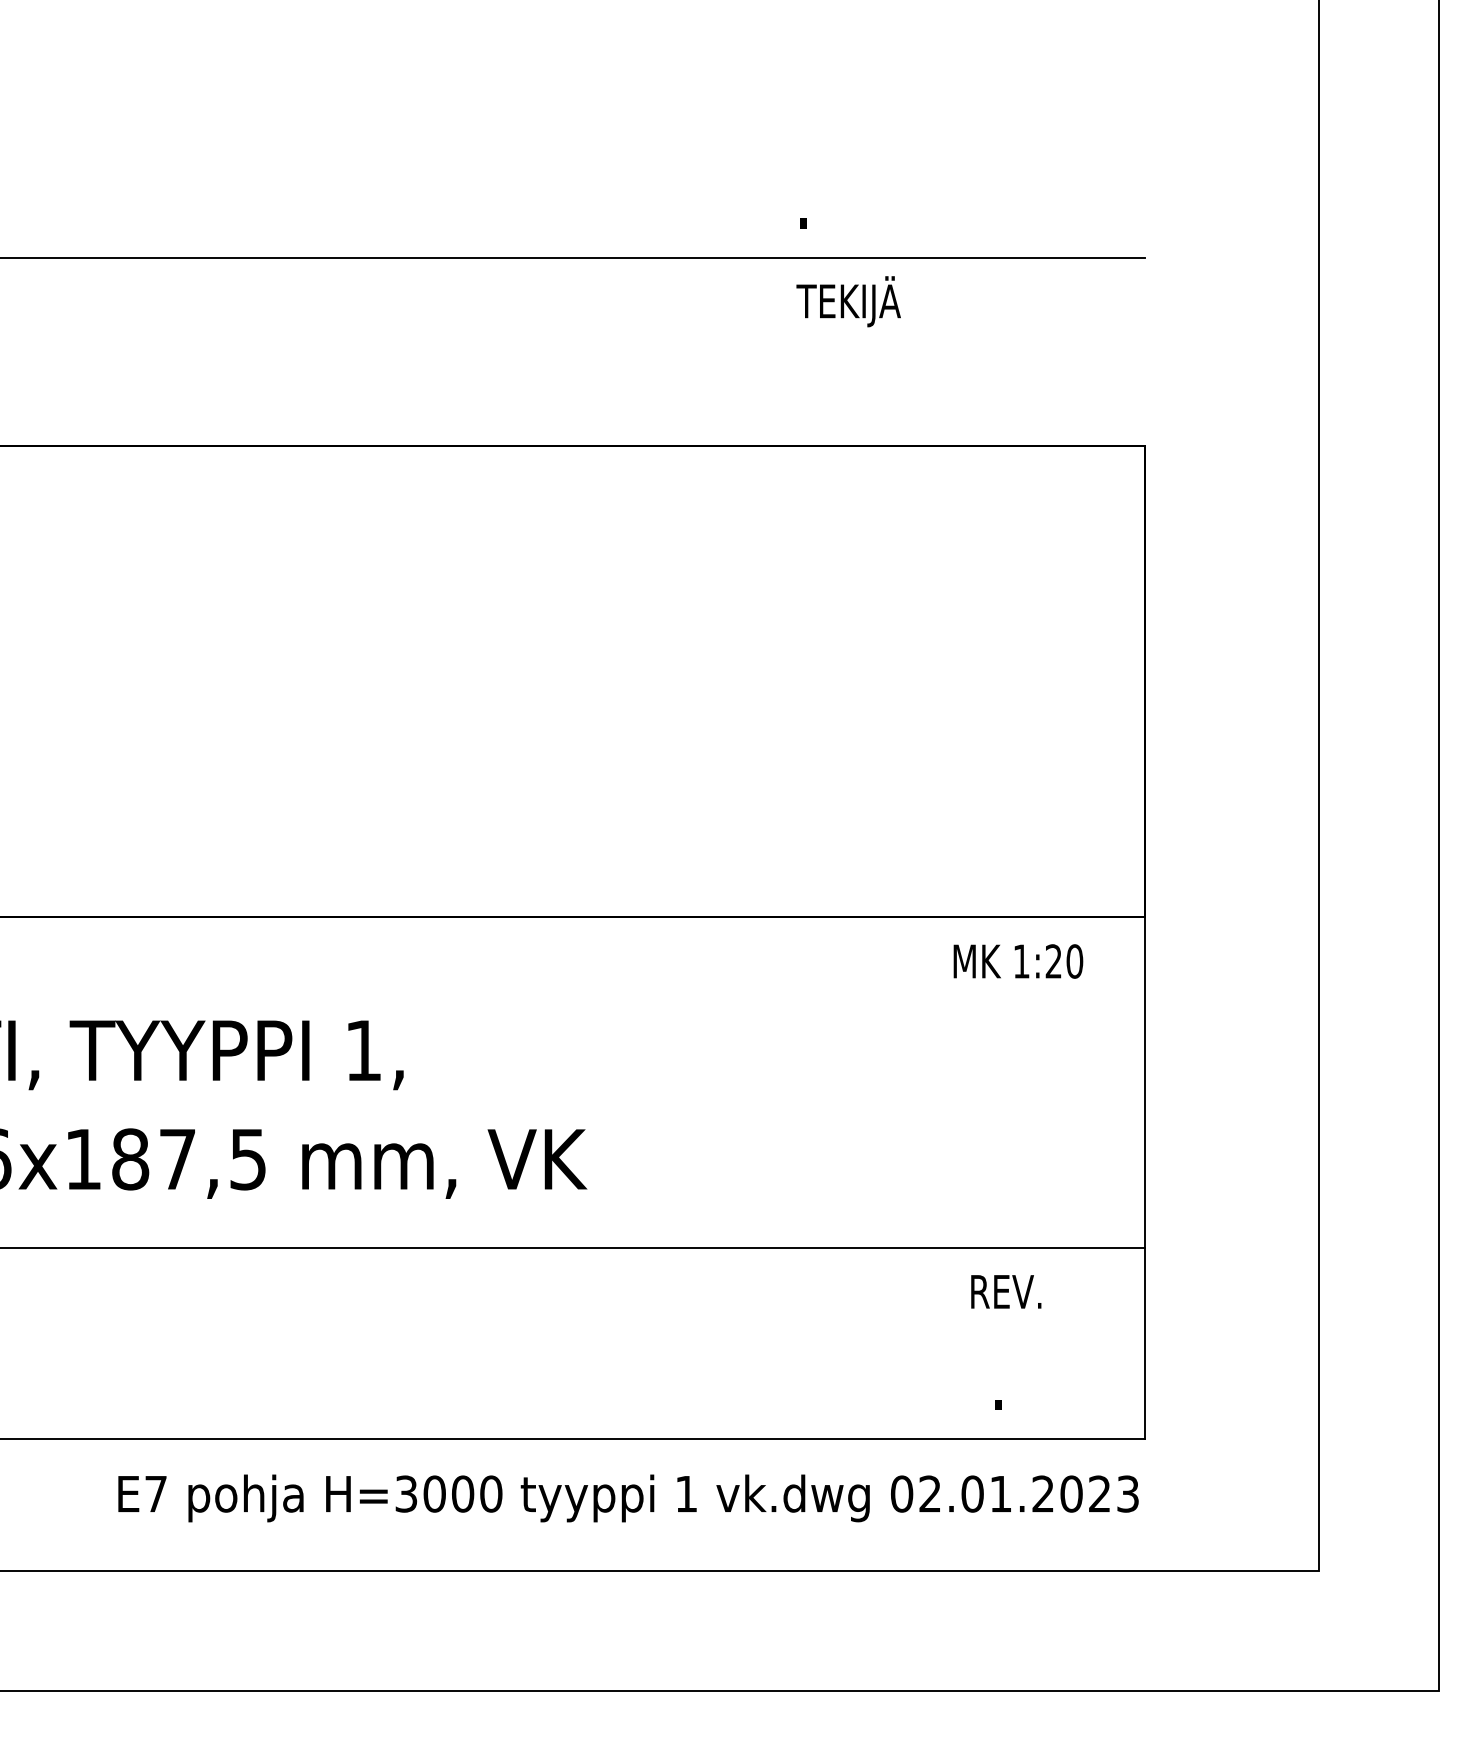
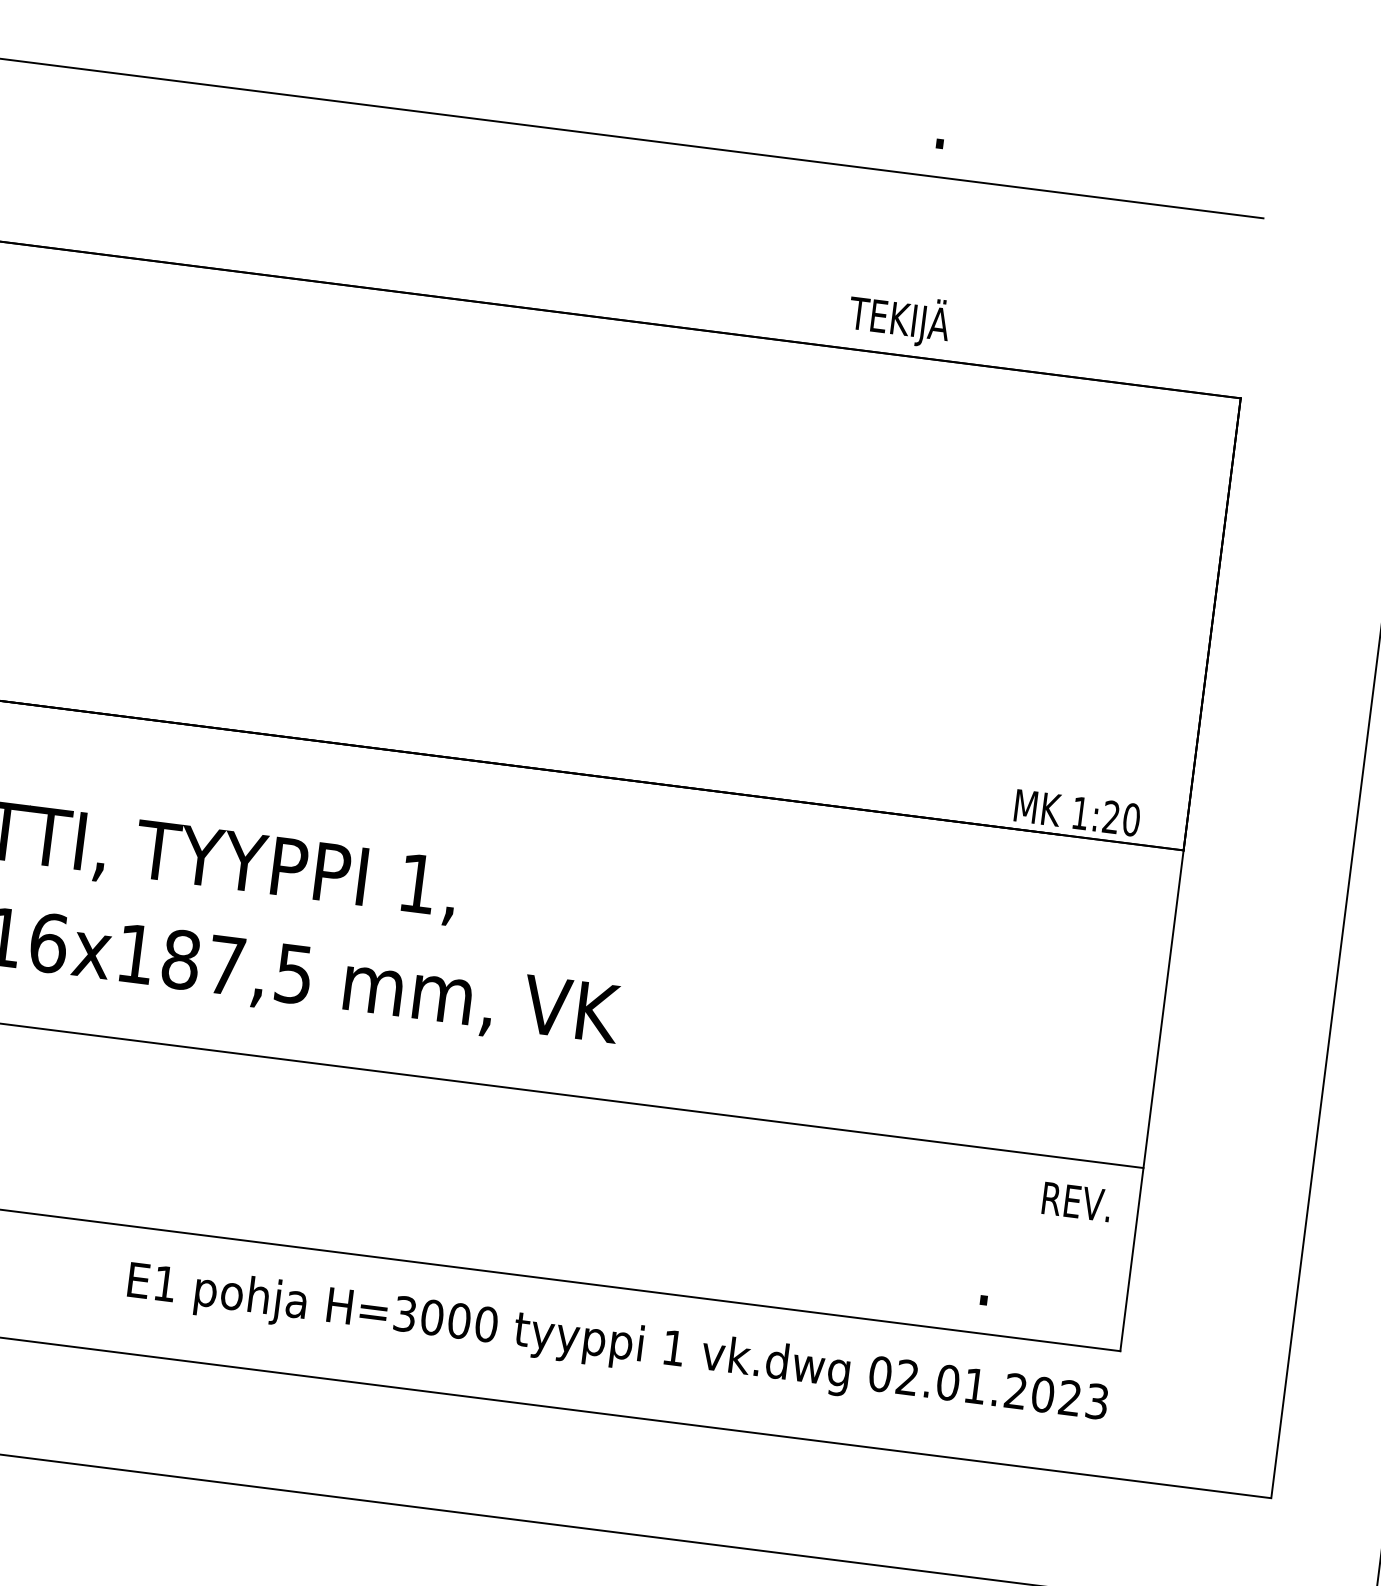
text: (848, 301) -> (899, 318), moved
text: (1018, 961) -> (1077, 813), moved
text: (1006, 1291) -> (1077, 1201), moved
text: (155, 1494) -> (164, 1284), E7 -> E1

